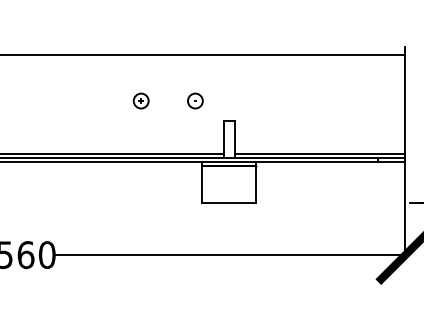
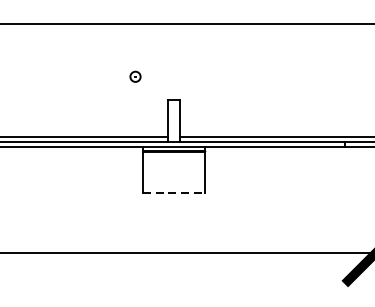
part: (140, 100) -> (72, 76), removed
part: (195, 100) -> (135, 76), size x0.6
line: (229, 202) -> (174, 192), solid -> dashed

